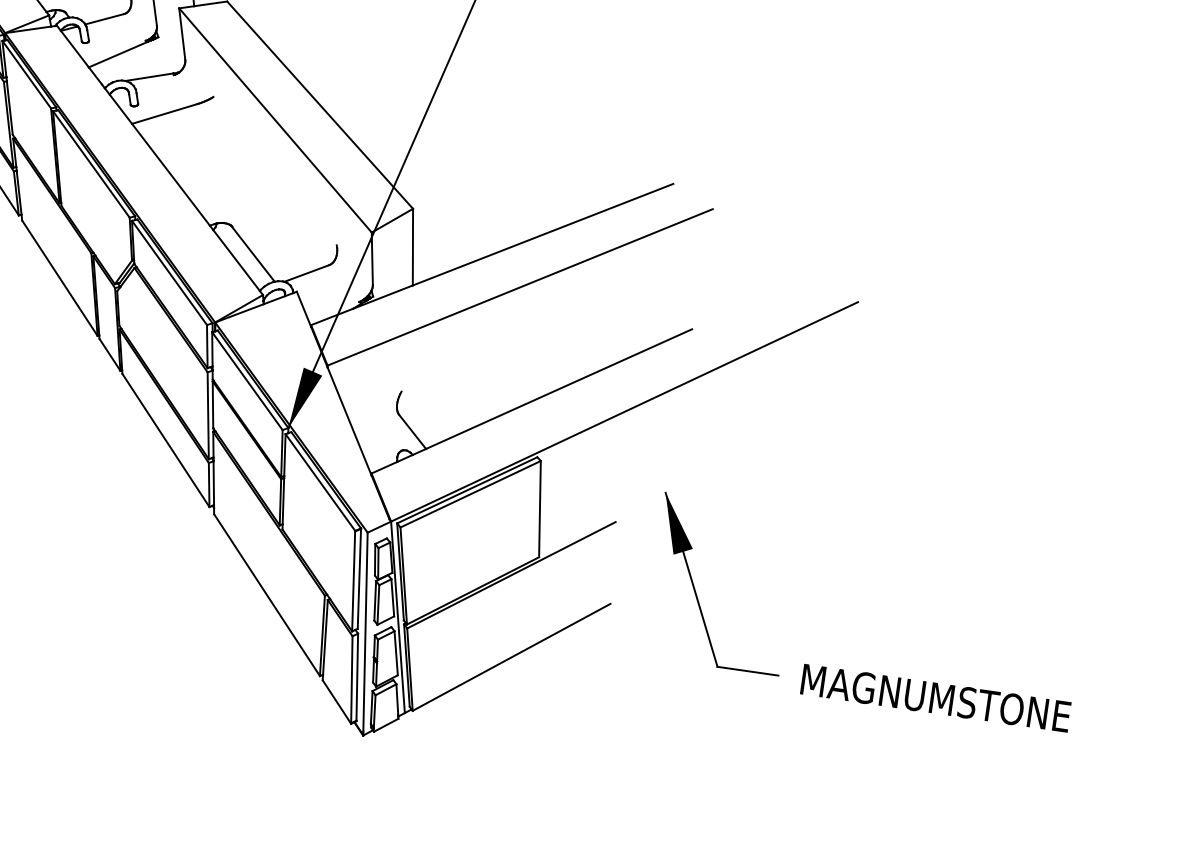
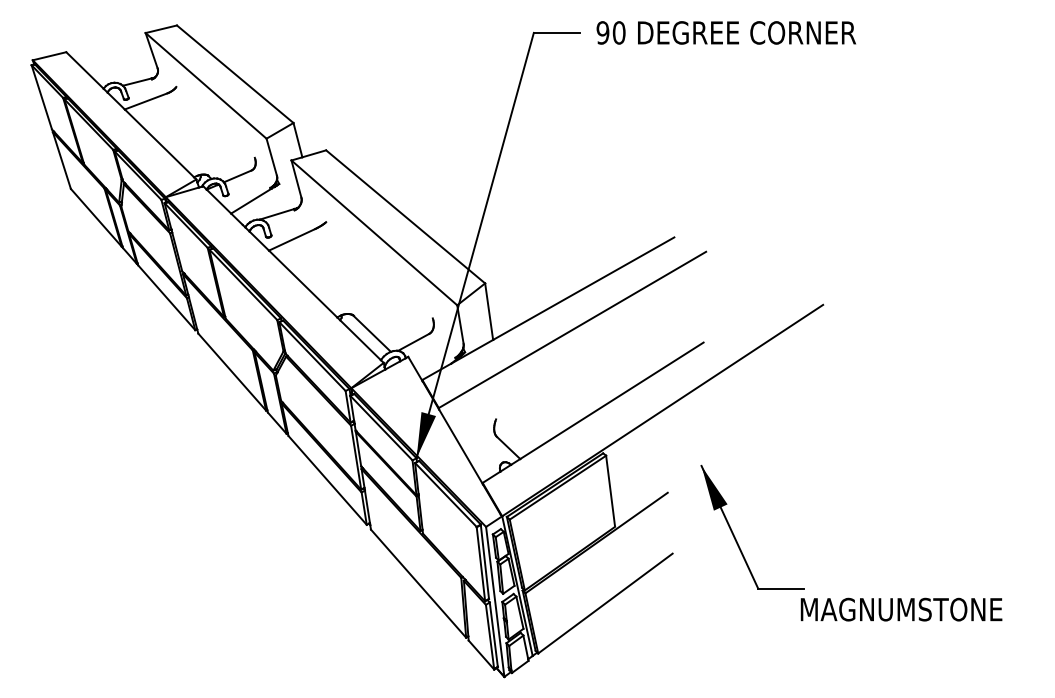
text: (935, 698) -> (901, 609), moved

